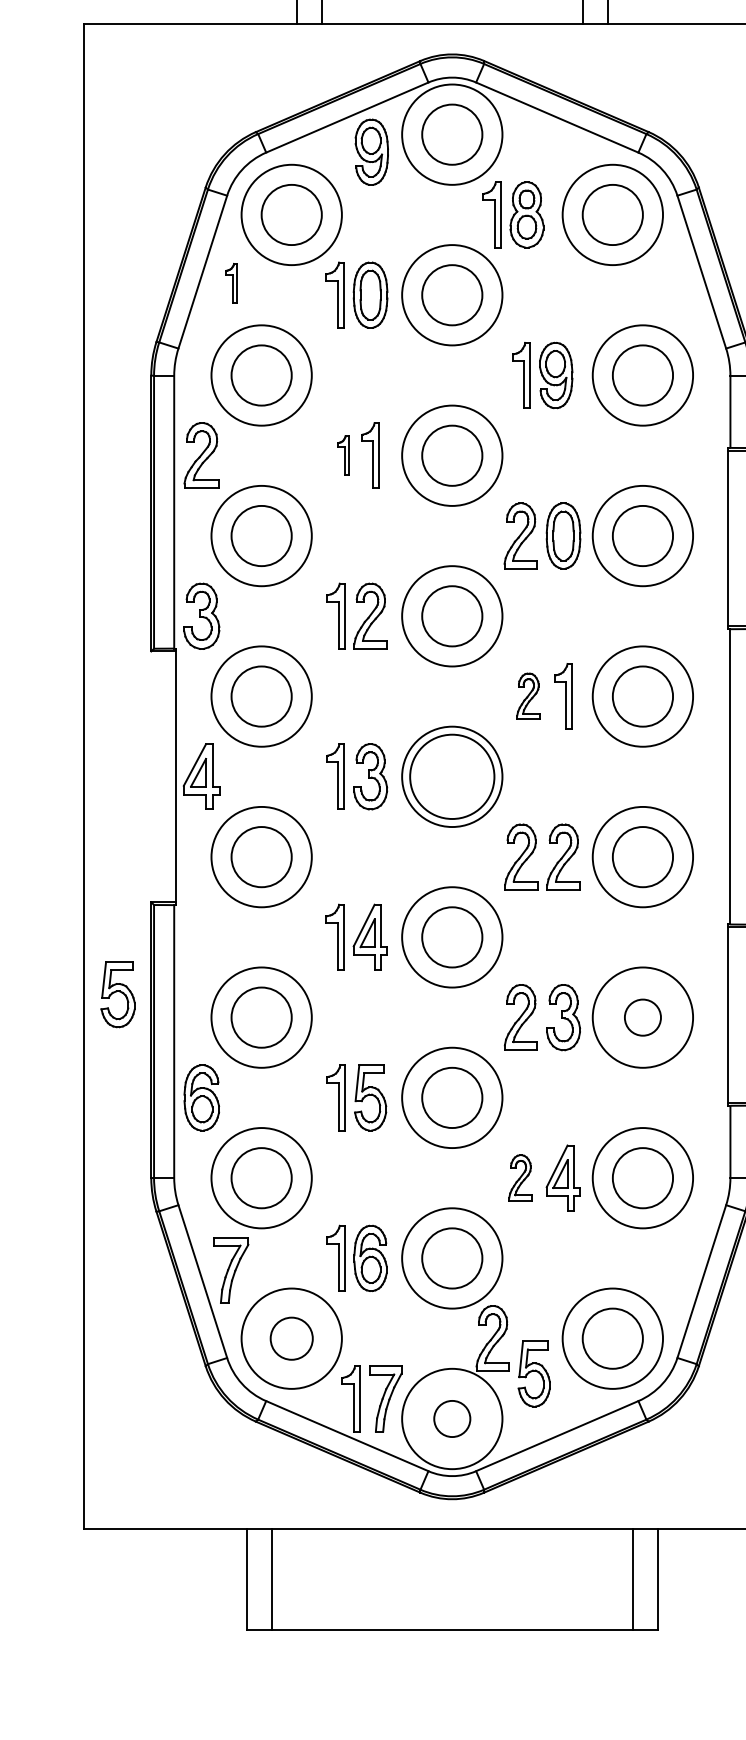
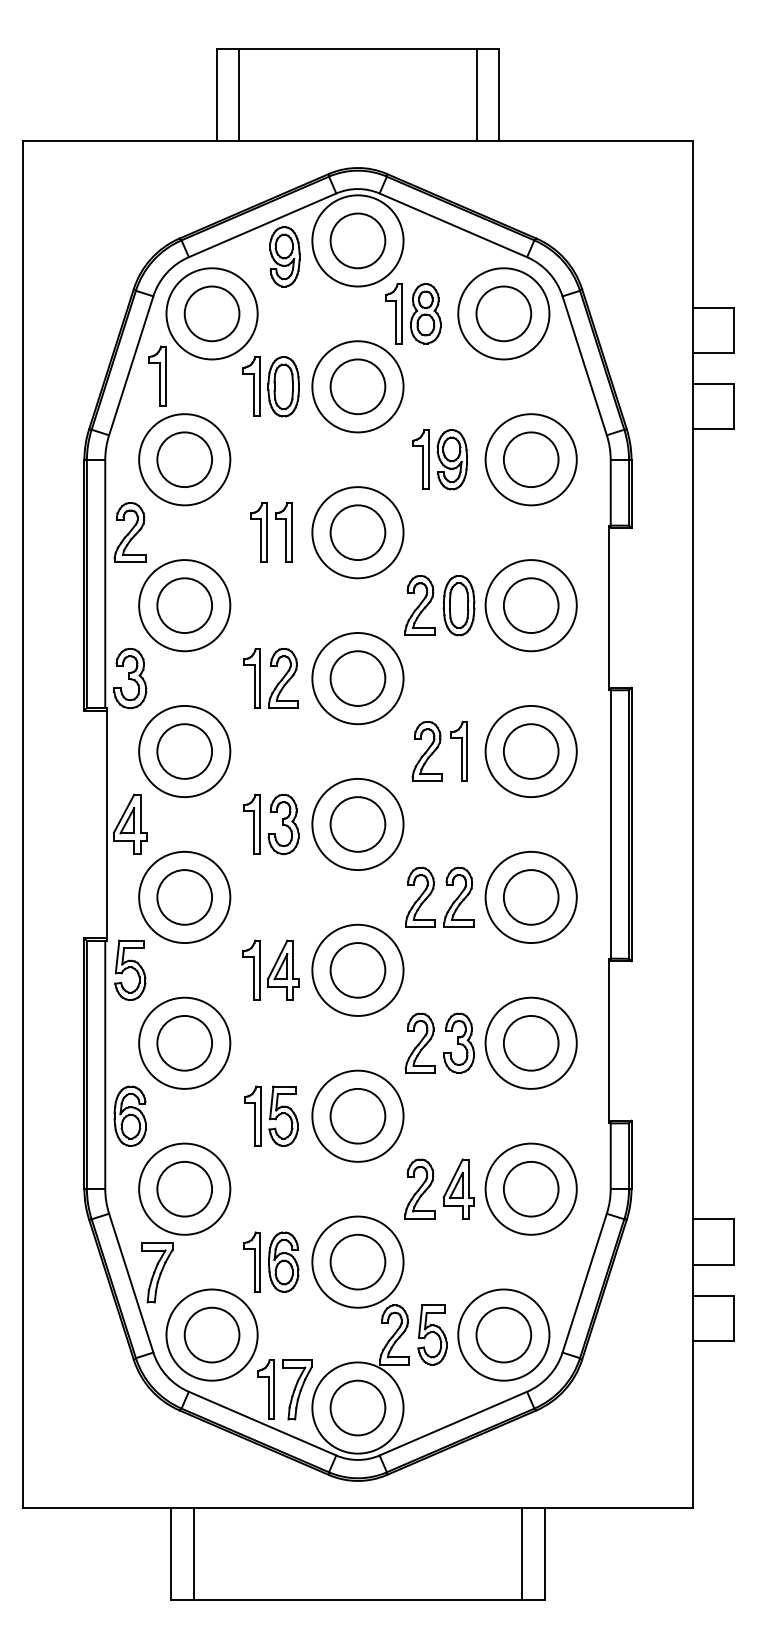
part: (231, 282) -> (157, 375), size x1.67
part: (342, 455) -> (258, 532), size x1.67
part: (527, 695) -> (426, 750), size x1.43
circle: (451, 776) -> (357, 824), size x0.71
part: (118, 993) -> (130, 969), moved
circle: (642, 1016) -> (530, 1042), size x1.67
part: (520, 1177) -> (419, 1188), size x1.43
circle: (291, 1338) -> (211, 1334), size x1.43
part: (534, 1373) -> (432, 1334), moved
circle: (451, 1418) -> (357, 1407), size x1.67

